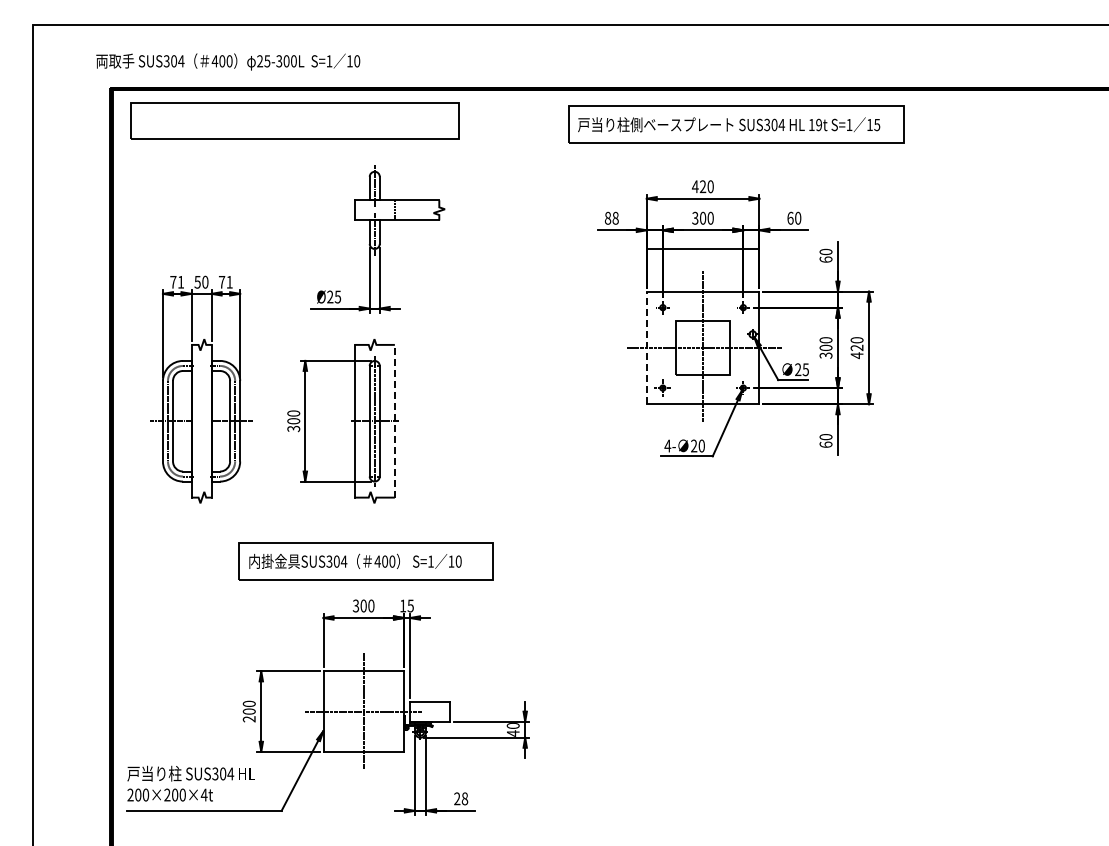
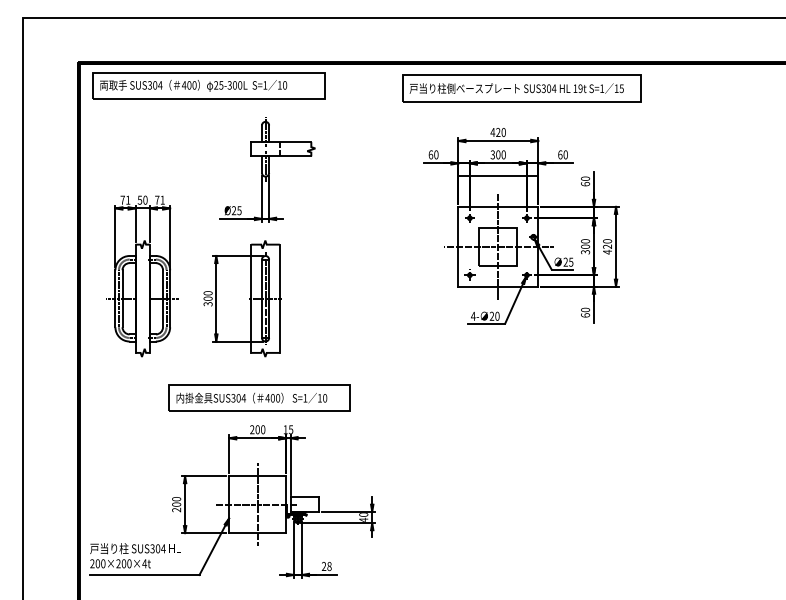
text: (228, 61) -> (193, 85), moved
text: (611, 217) -> (433, 154), 88 -> 60
line: (646, 347) -> (458, 246), dashed -> solid
line: (394, 420) -> (279, 298), dashed -> solid
text: (355, 606) -> (251, 430), 300 -> 200

